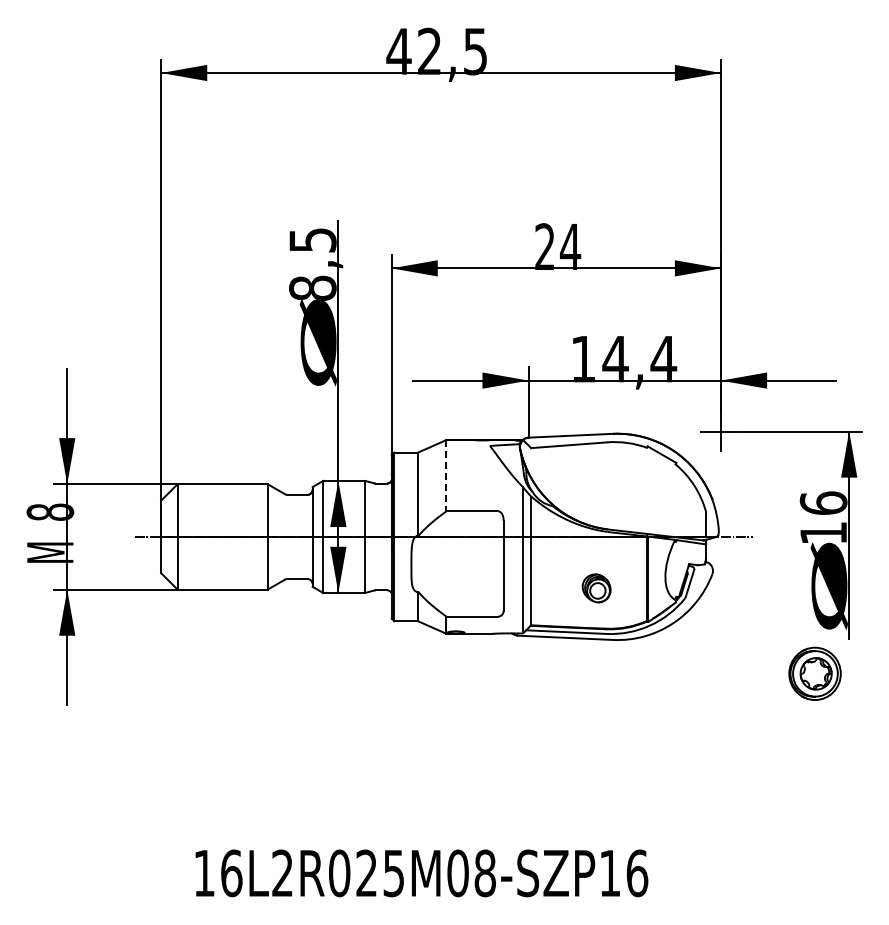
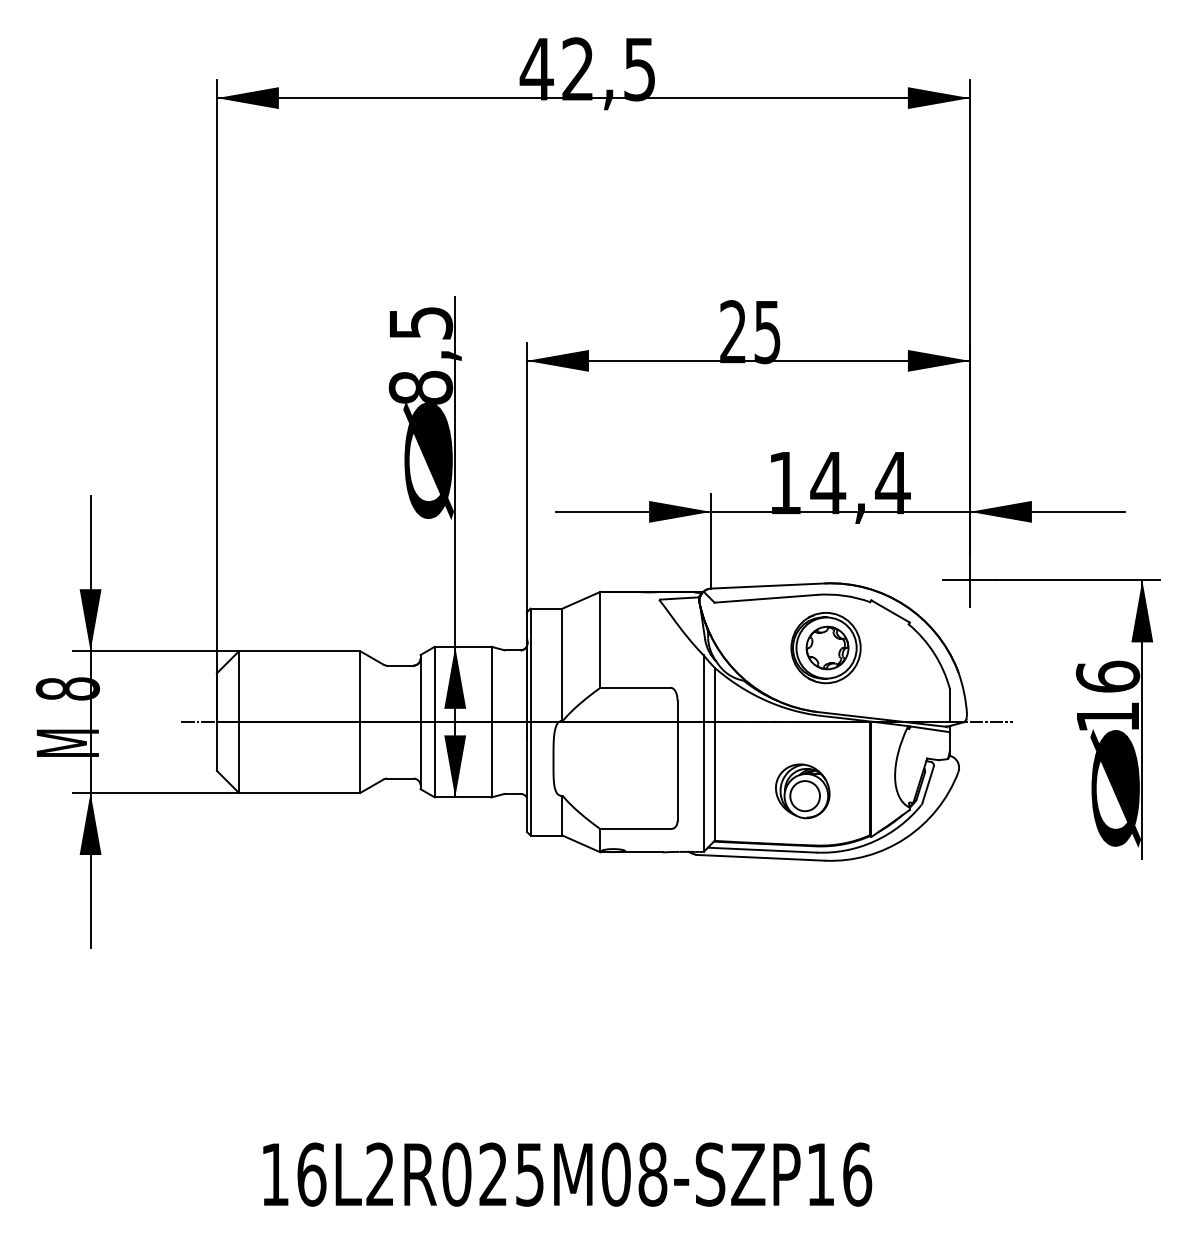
text: (570, 247) -> (767, 332), 24 -> 25
line: (446, 475) -> (600, 639), dashed -> solid
part: (596, 588) -> (802, 791), size x1.43
part: (814, 673) -> (825, 647), moved

